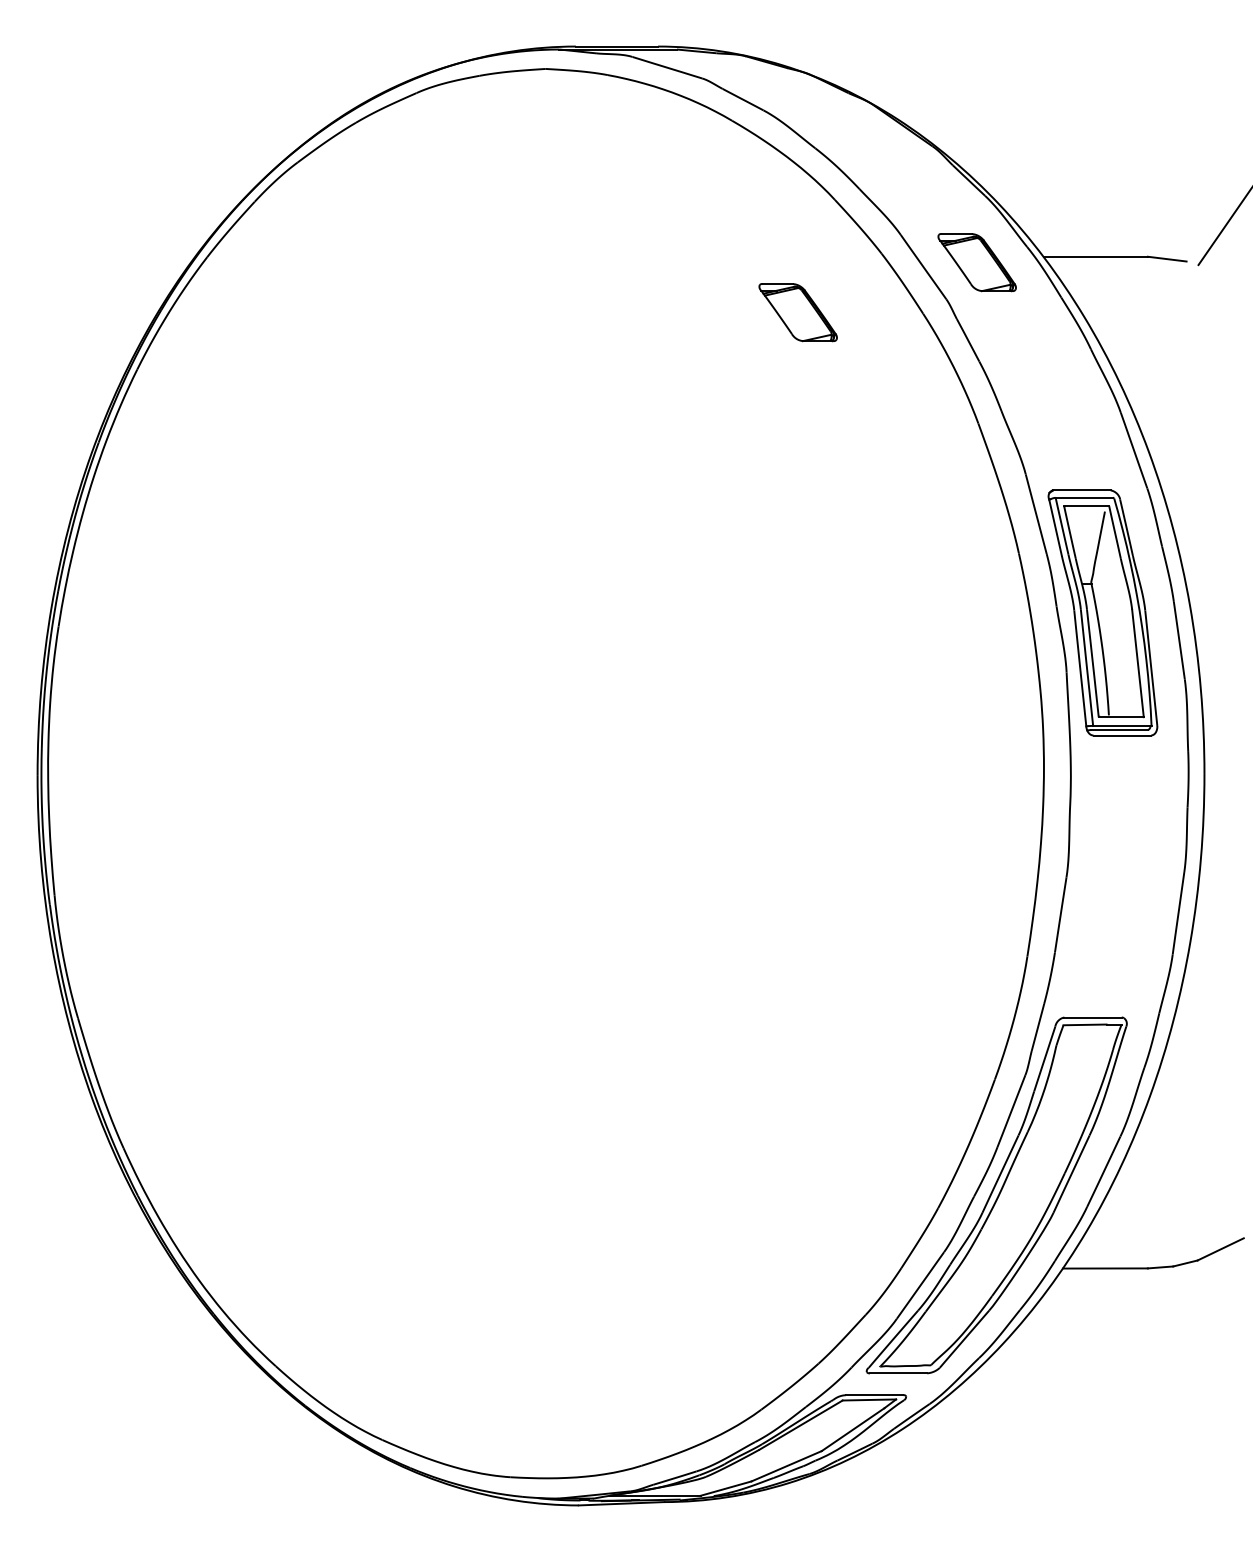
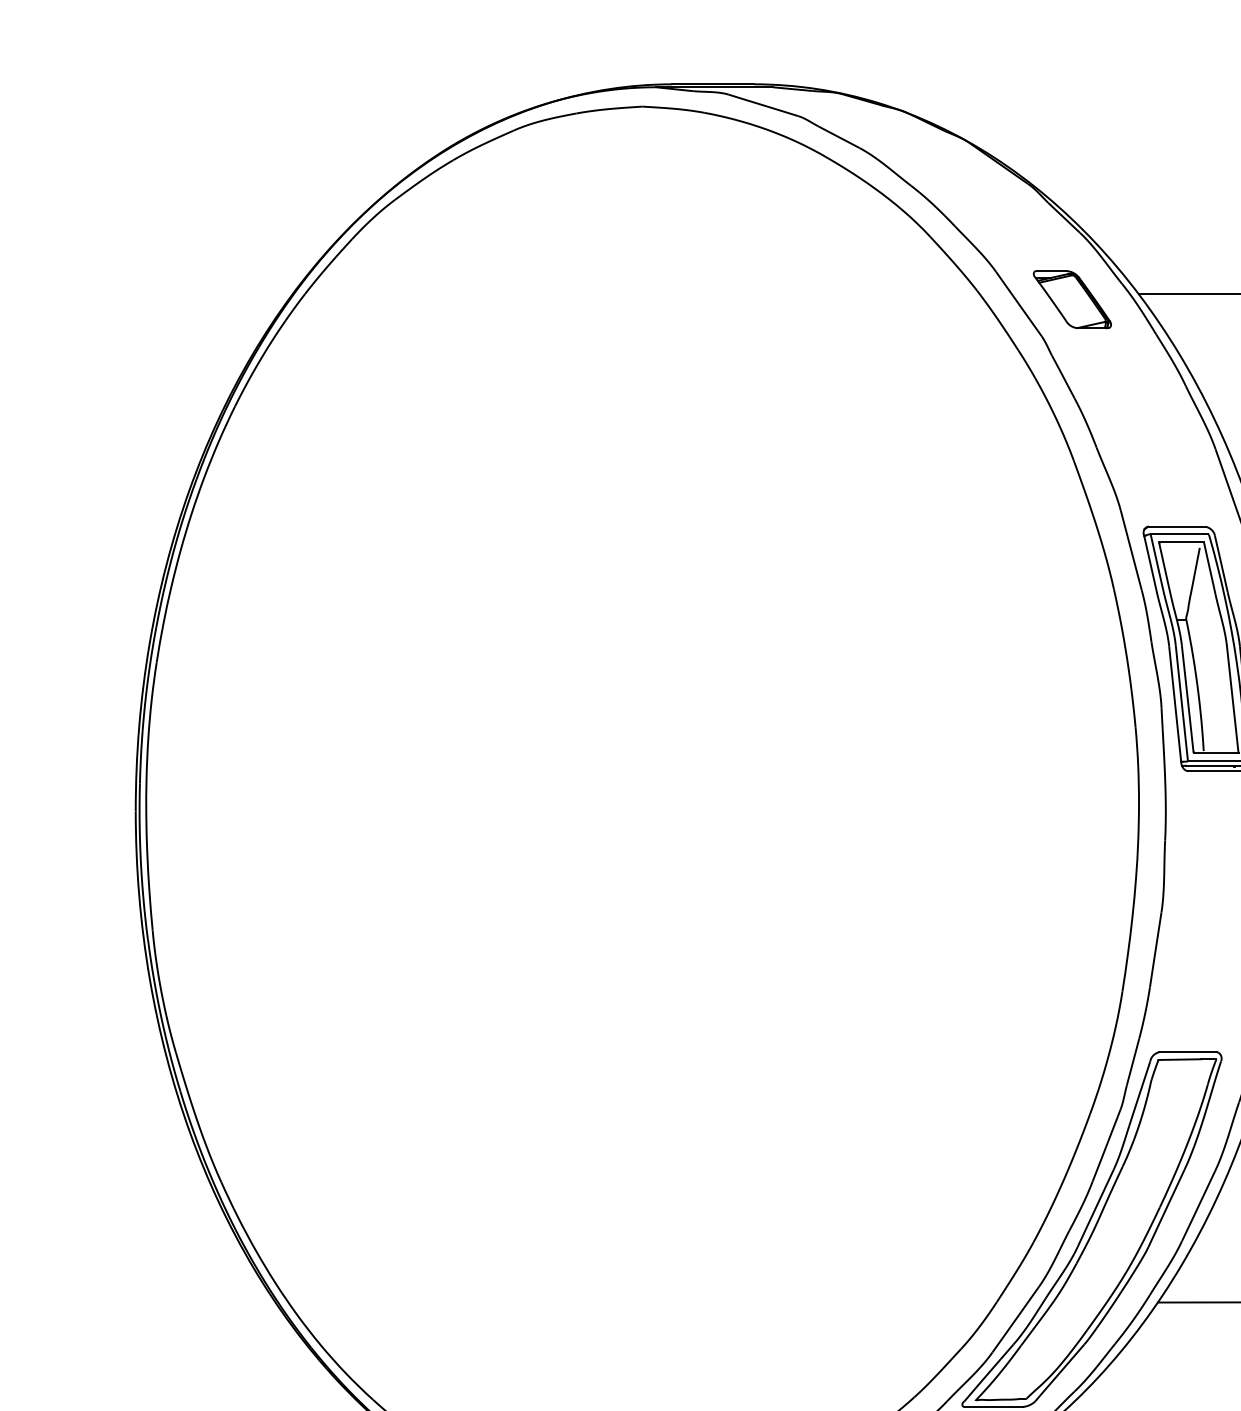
part: (797, 312) -> (893, 349), removed

